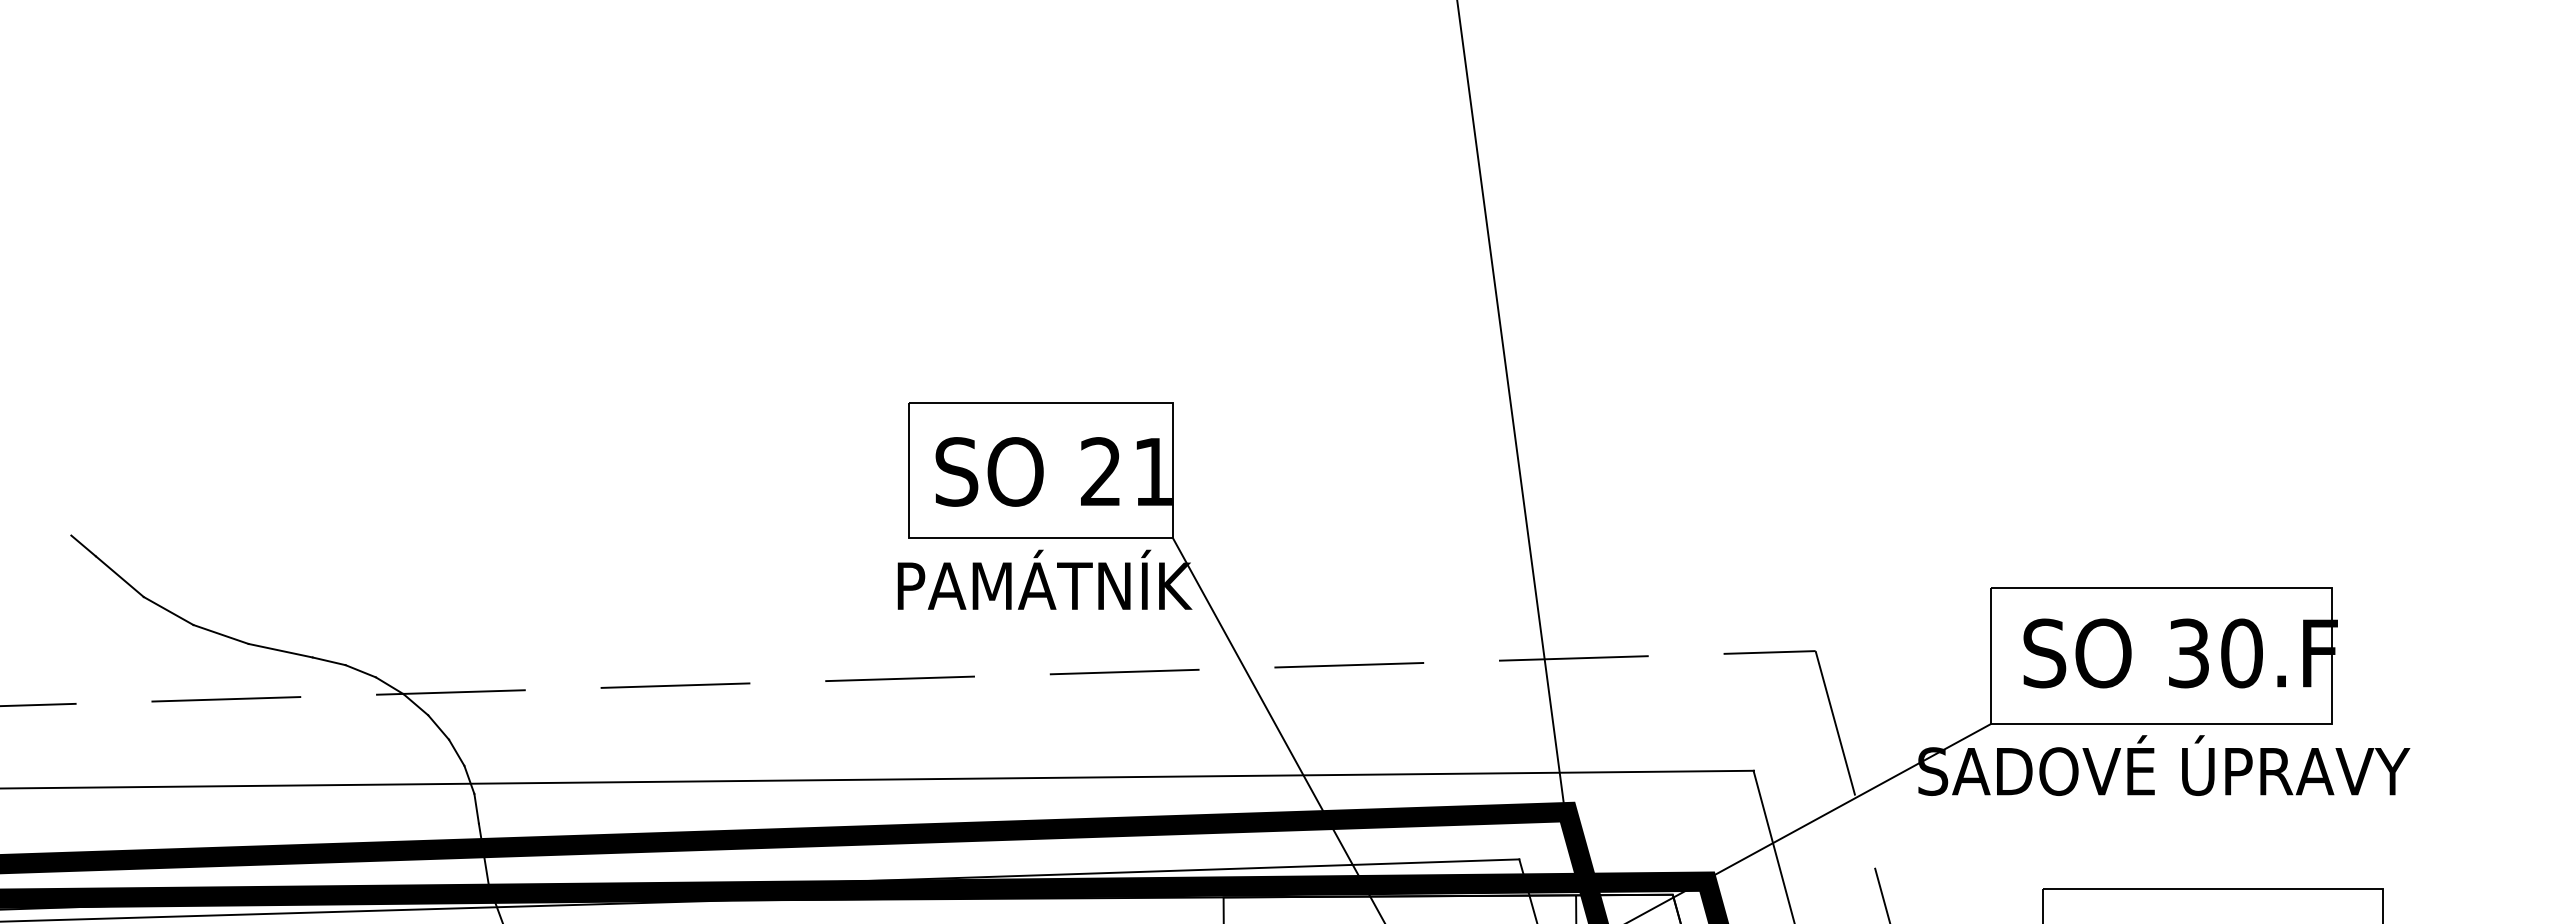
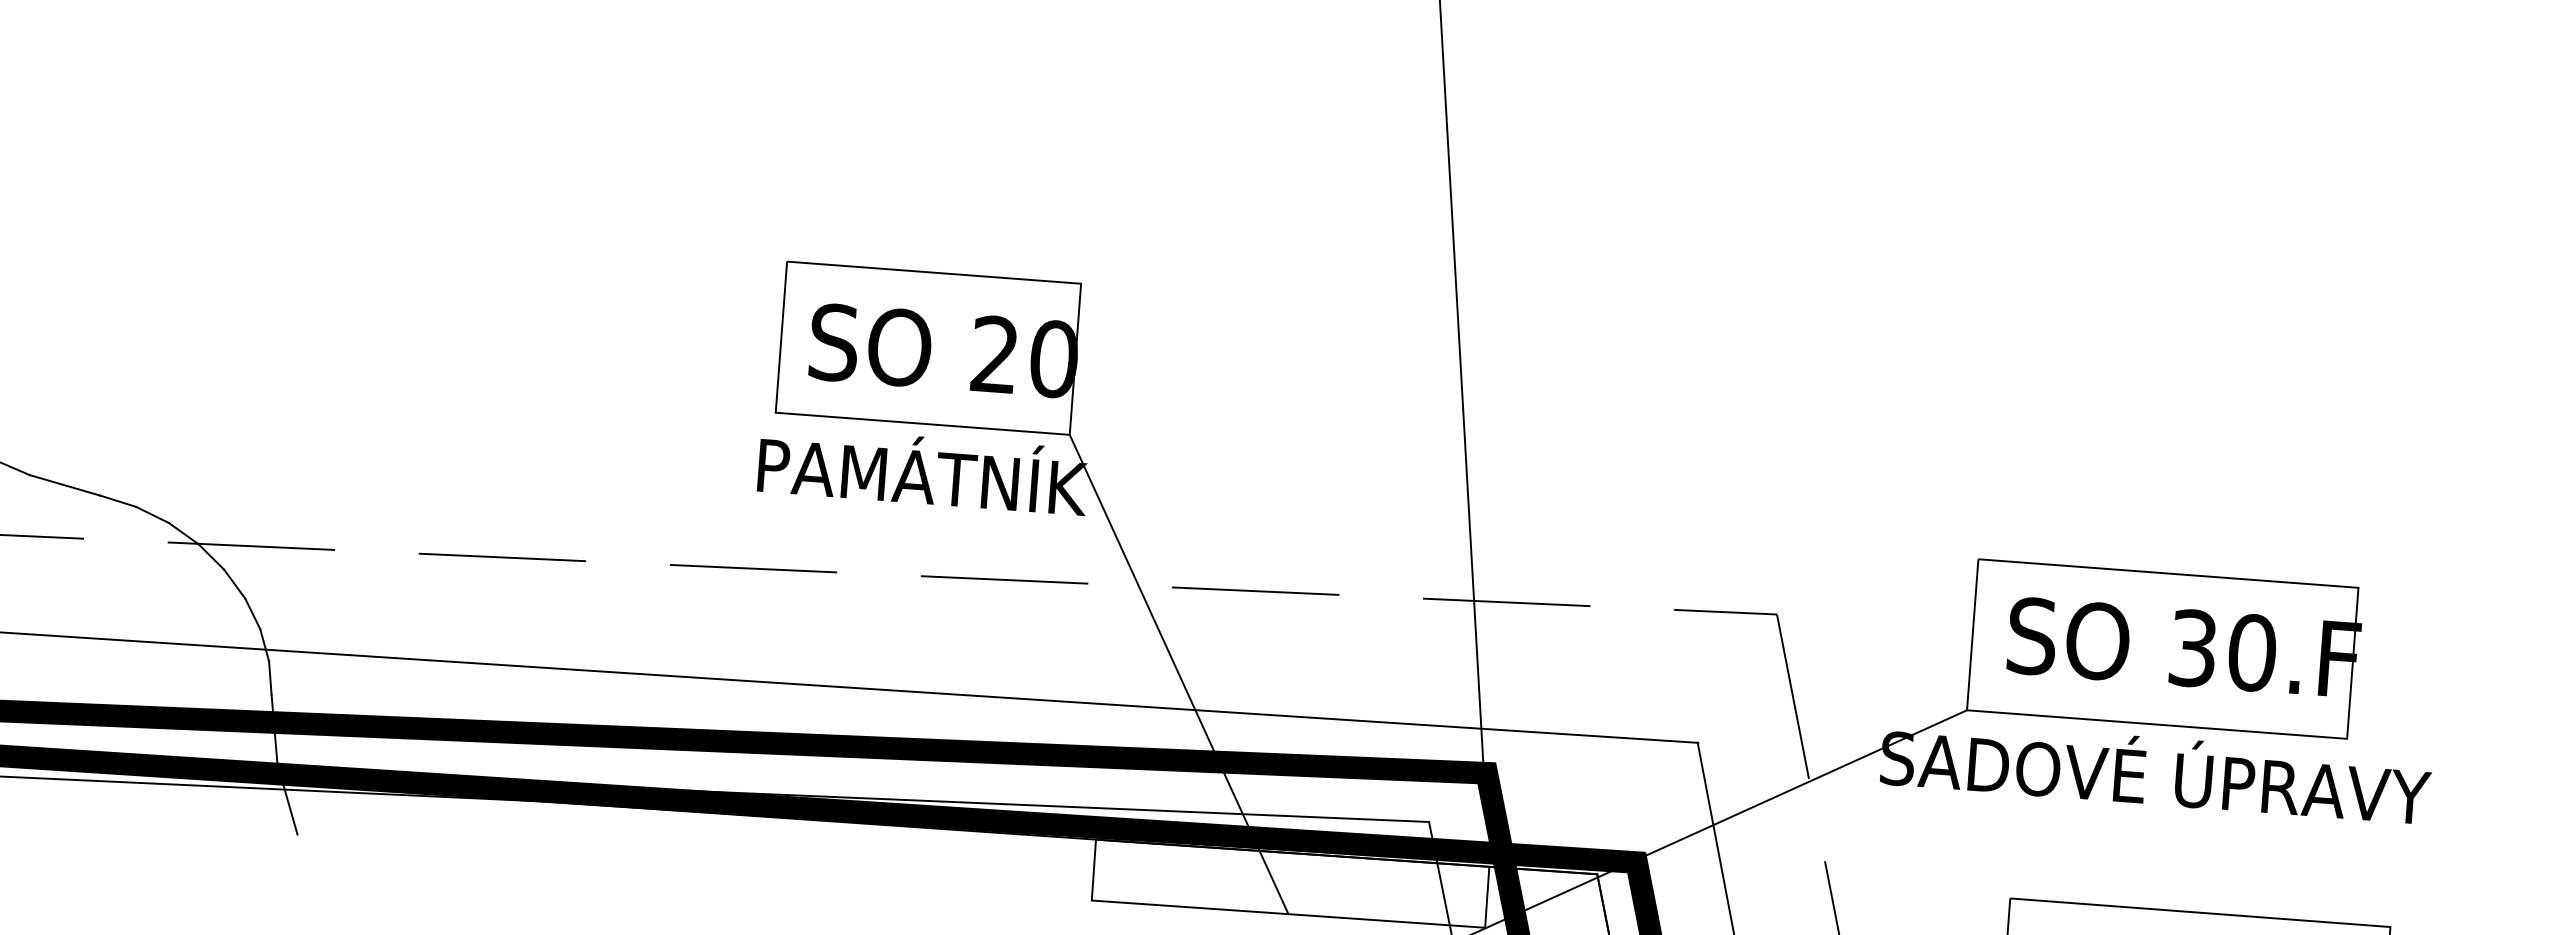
text: (1154, 471) -> (1054, 358), 21 -> 20

